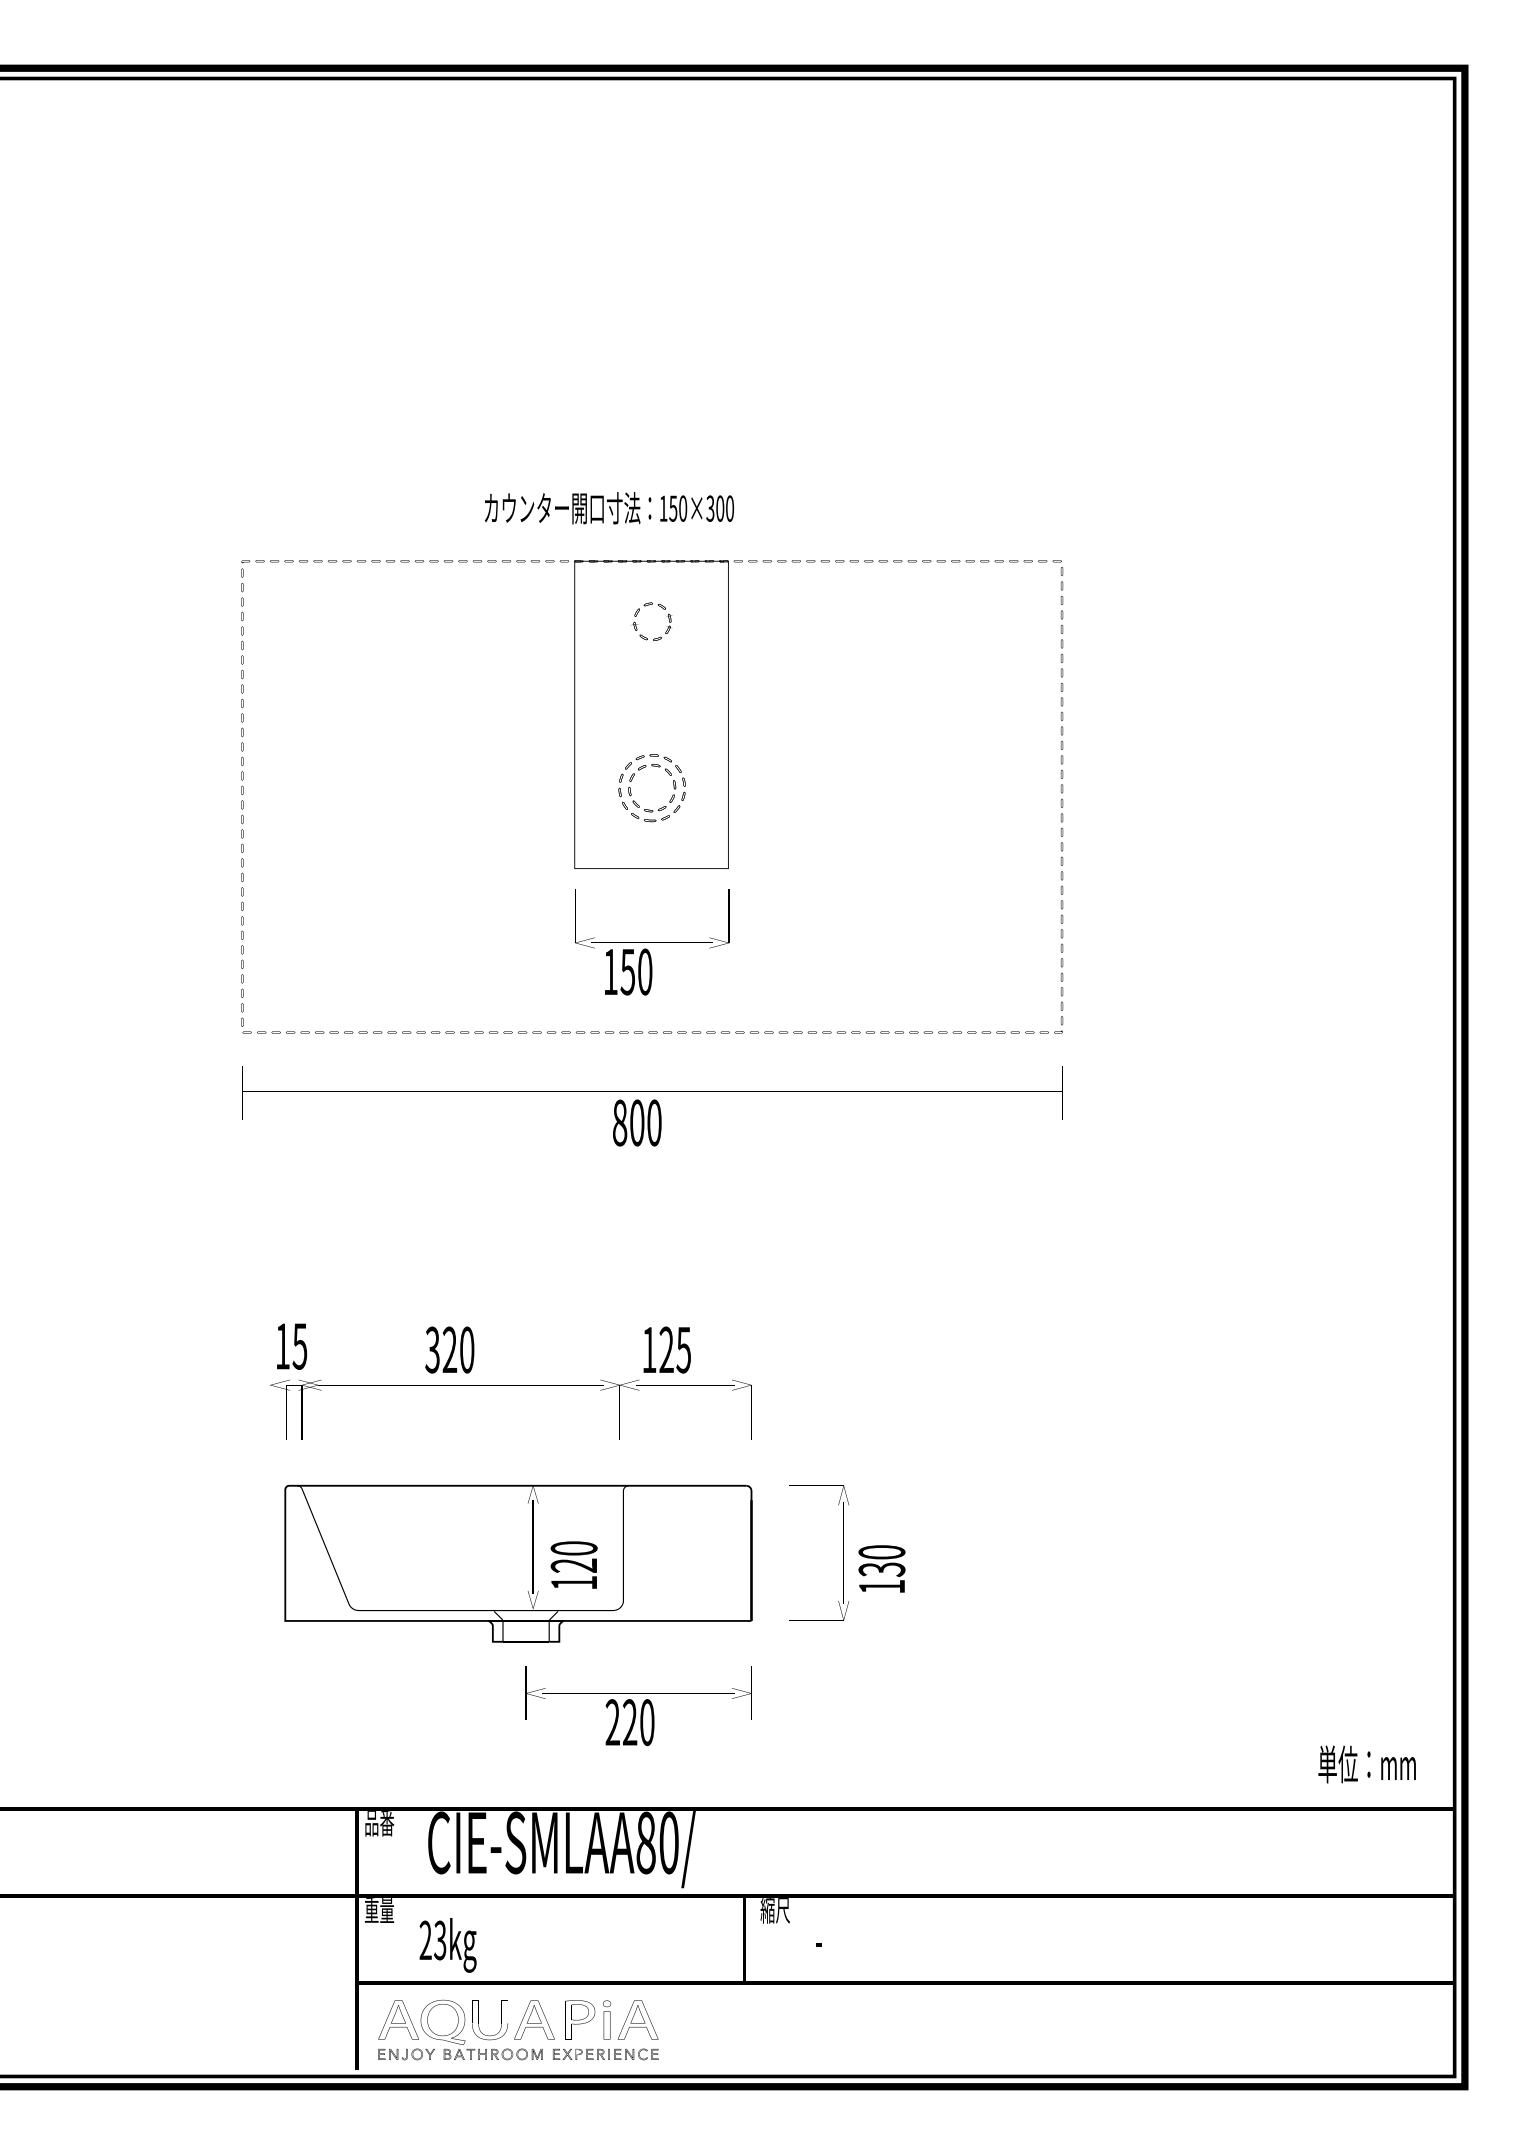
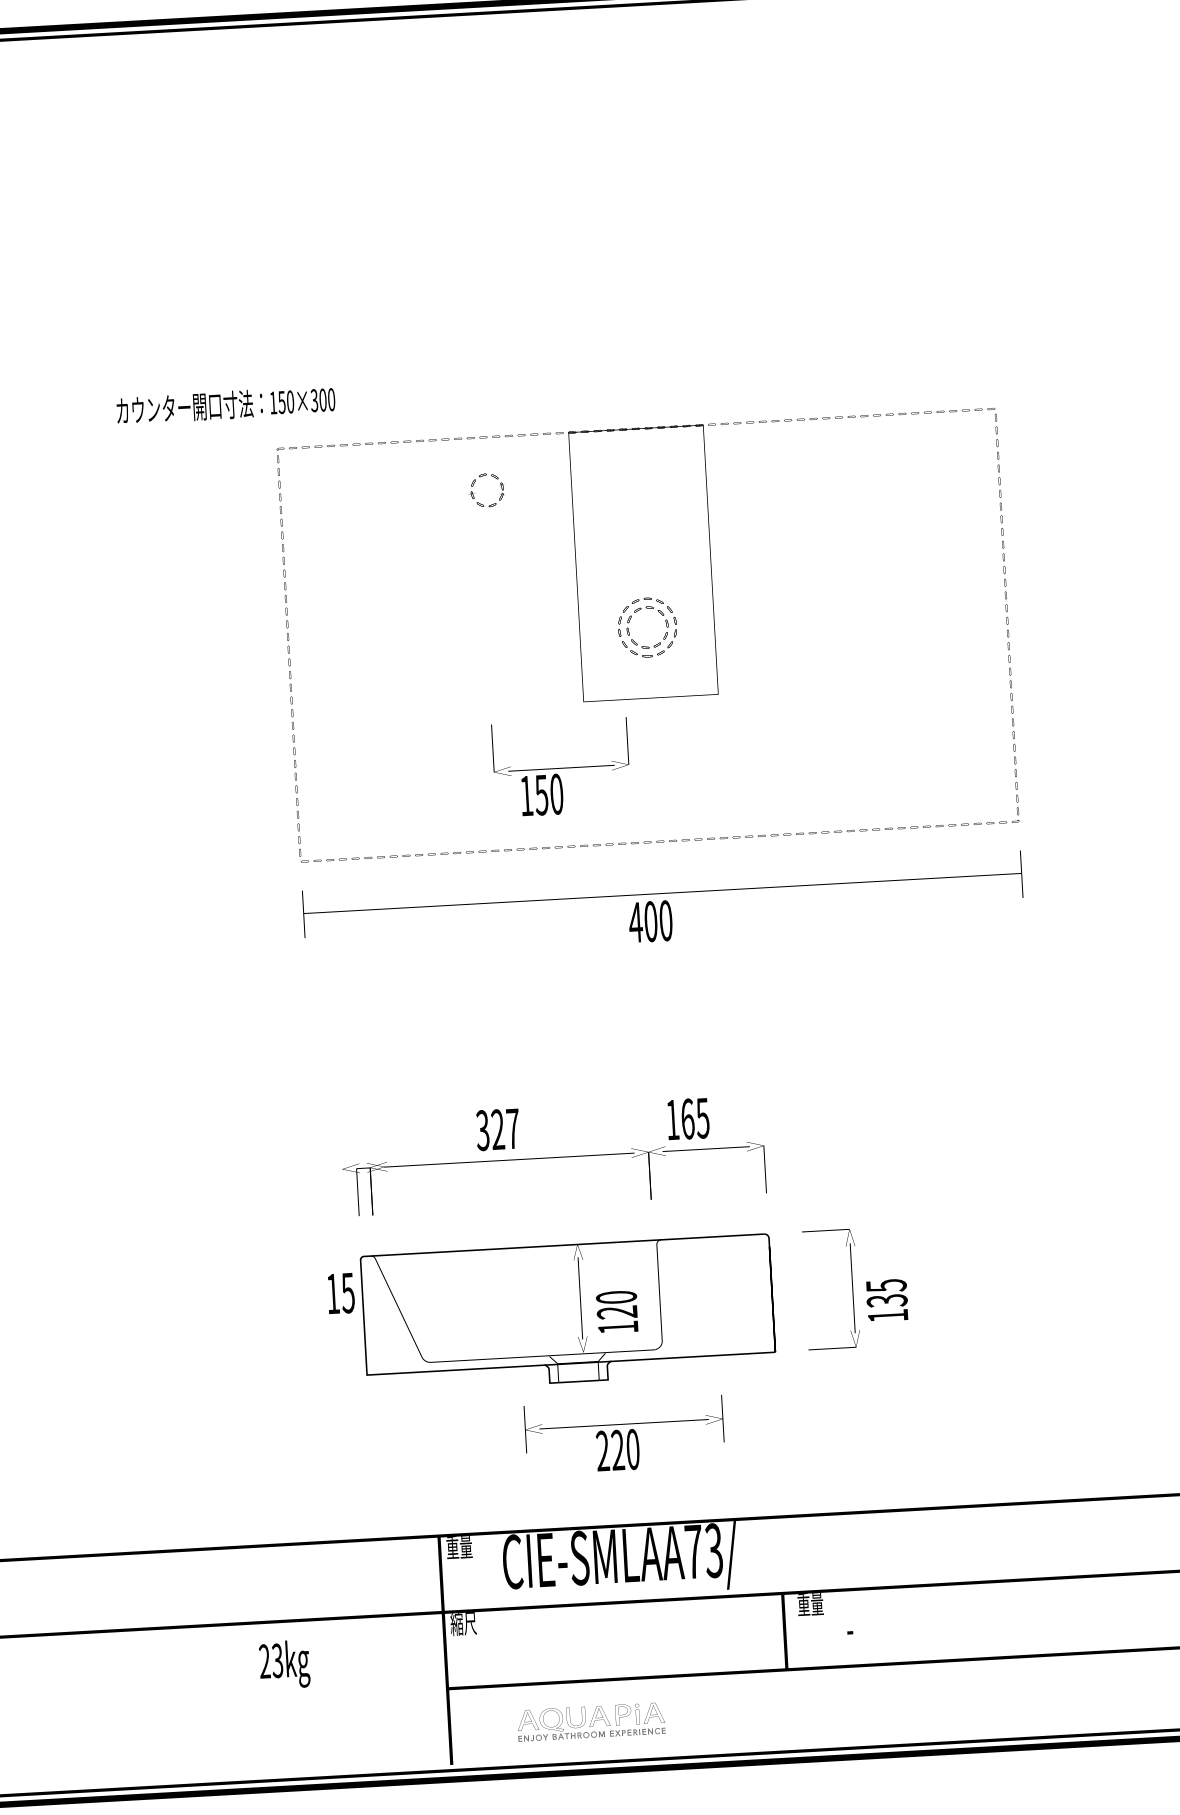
text: (609, 508) -> (226, 405), moved
part: (638, 624) -> (475, 493), moved
text: (652, 942) -> (561, 768), moved
text: (619, 1122) -> (635, 922), 800 -> 400
text: (292, 1346) -> (341, 1293), moved
text: (467, 1349) -> (513, 1128), 320 -> 327
text: (666, 1349) -> (687, 1118), 125 -> 165
text: (881, 1552) -> (885, 1285), 130 -> 135
text: (638, 1706) -> (624, 1435), moved
text: (379, 1823) -> (459, 1547), 品番 -> 重量
text: (657, 1842) -> (703, 1550), CIE-SMLAA80/ -> CIE-SMLAA73/
text: (379, 1910) -> (463, 1624), 重量 -> 縮尺
text: (775, 1910) -> (810, 1604), 縮尺 -> 重量
text: (447, 1945) -> (284, 1664), moved
part: (518, 2029) -> (591, 1721), size x0.6

